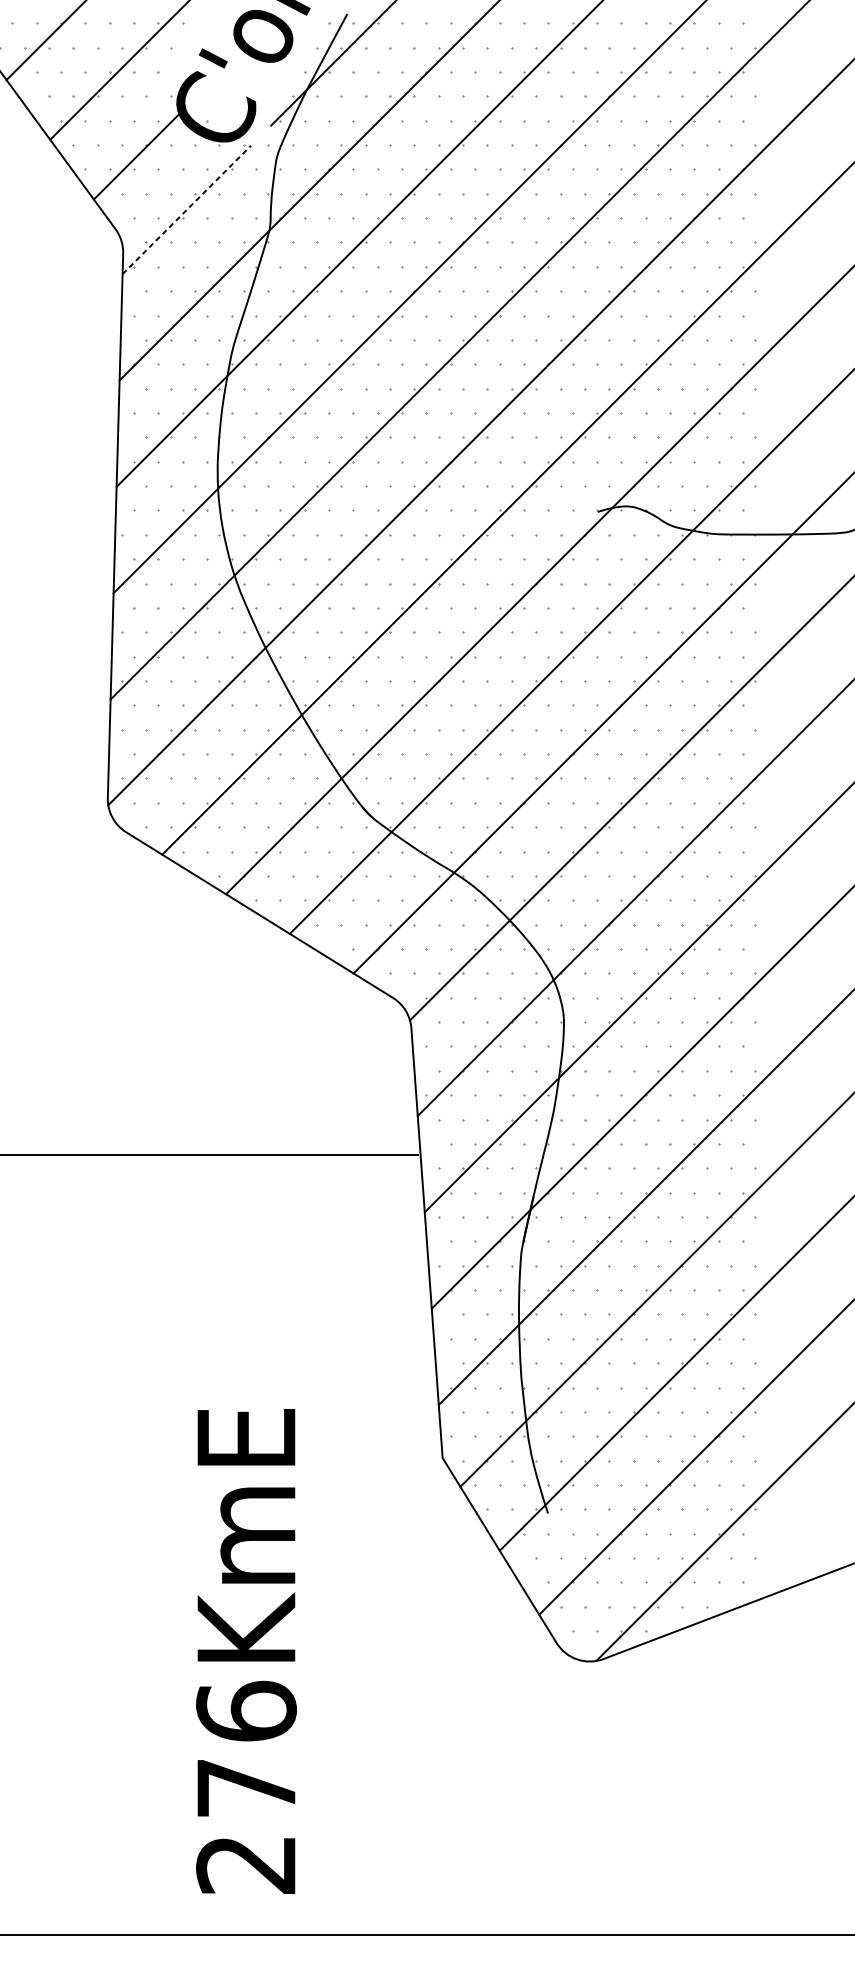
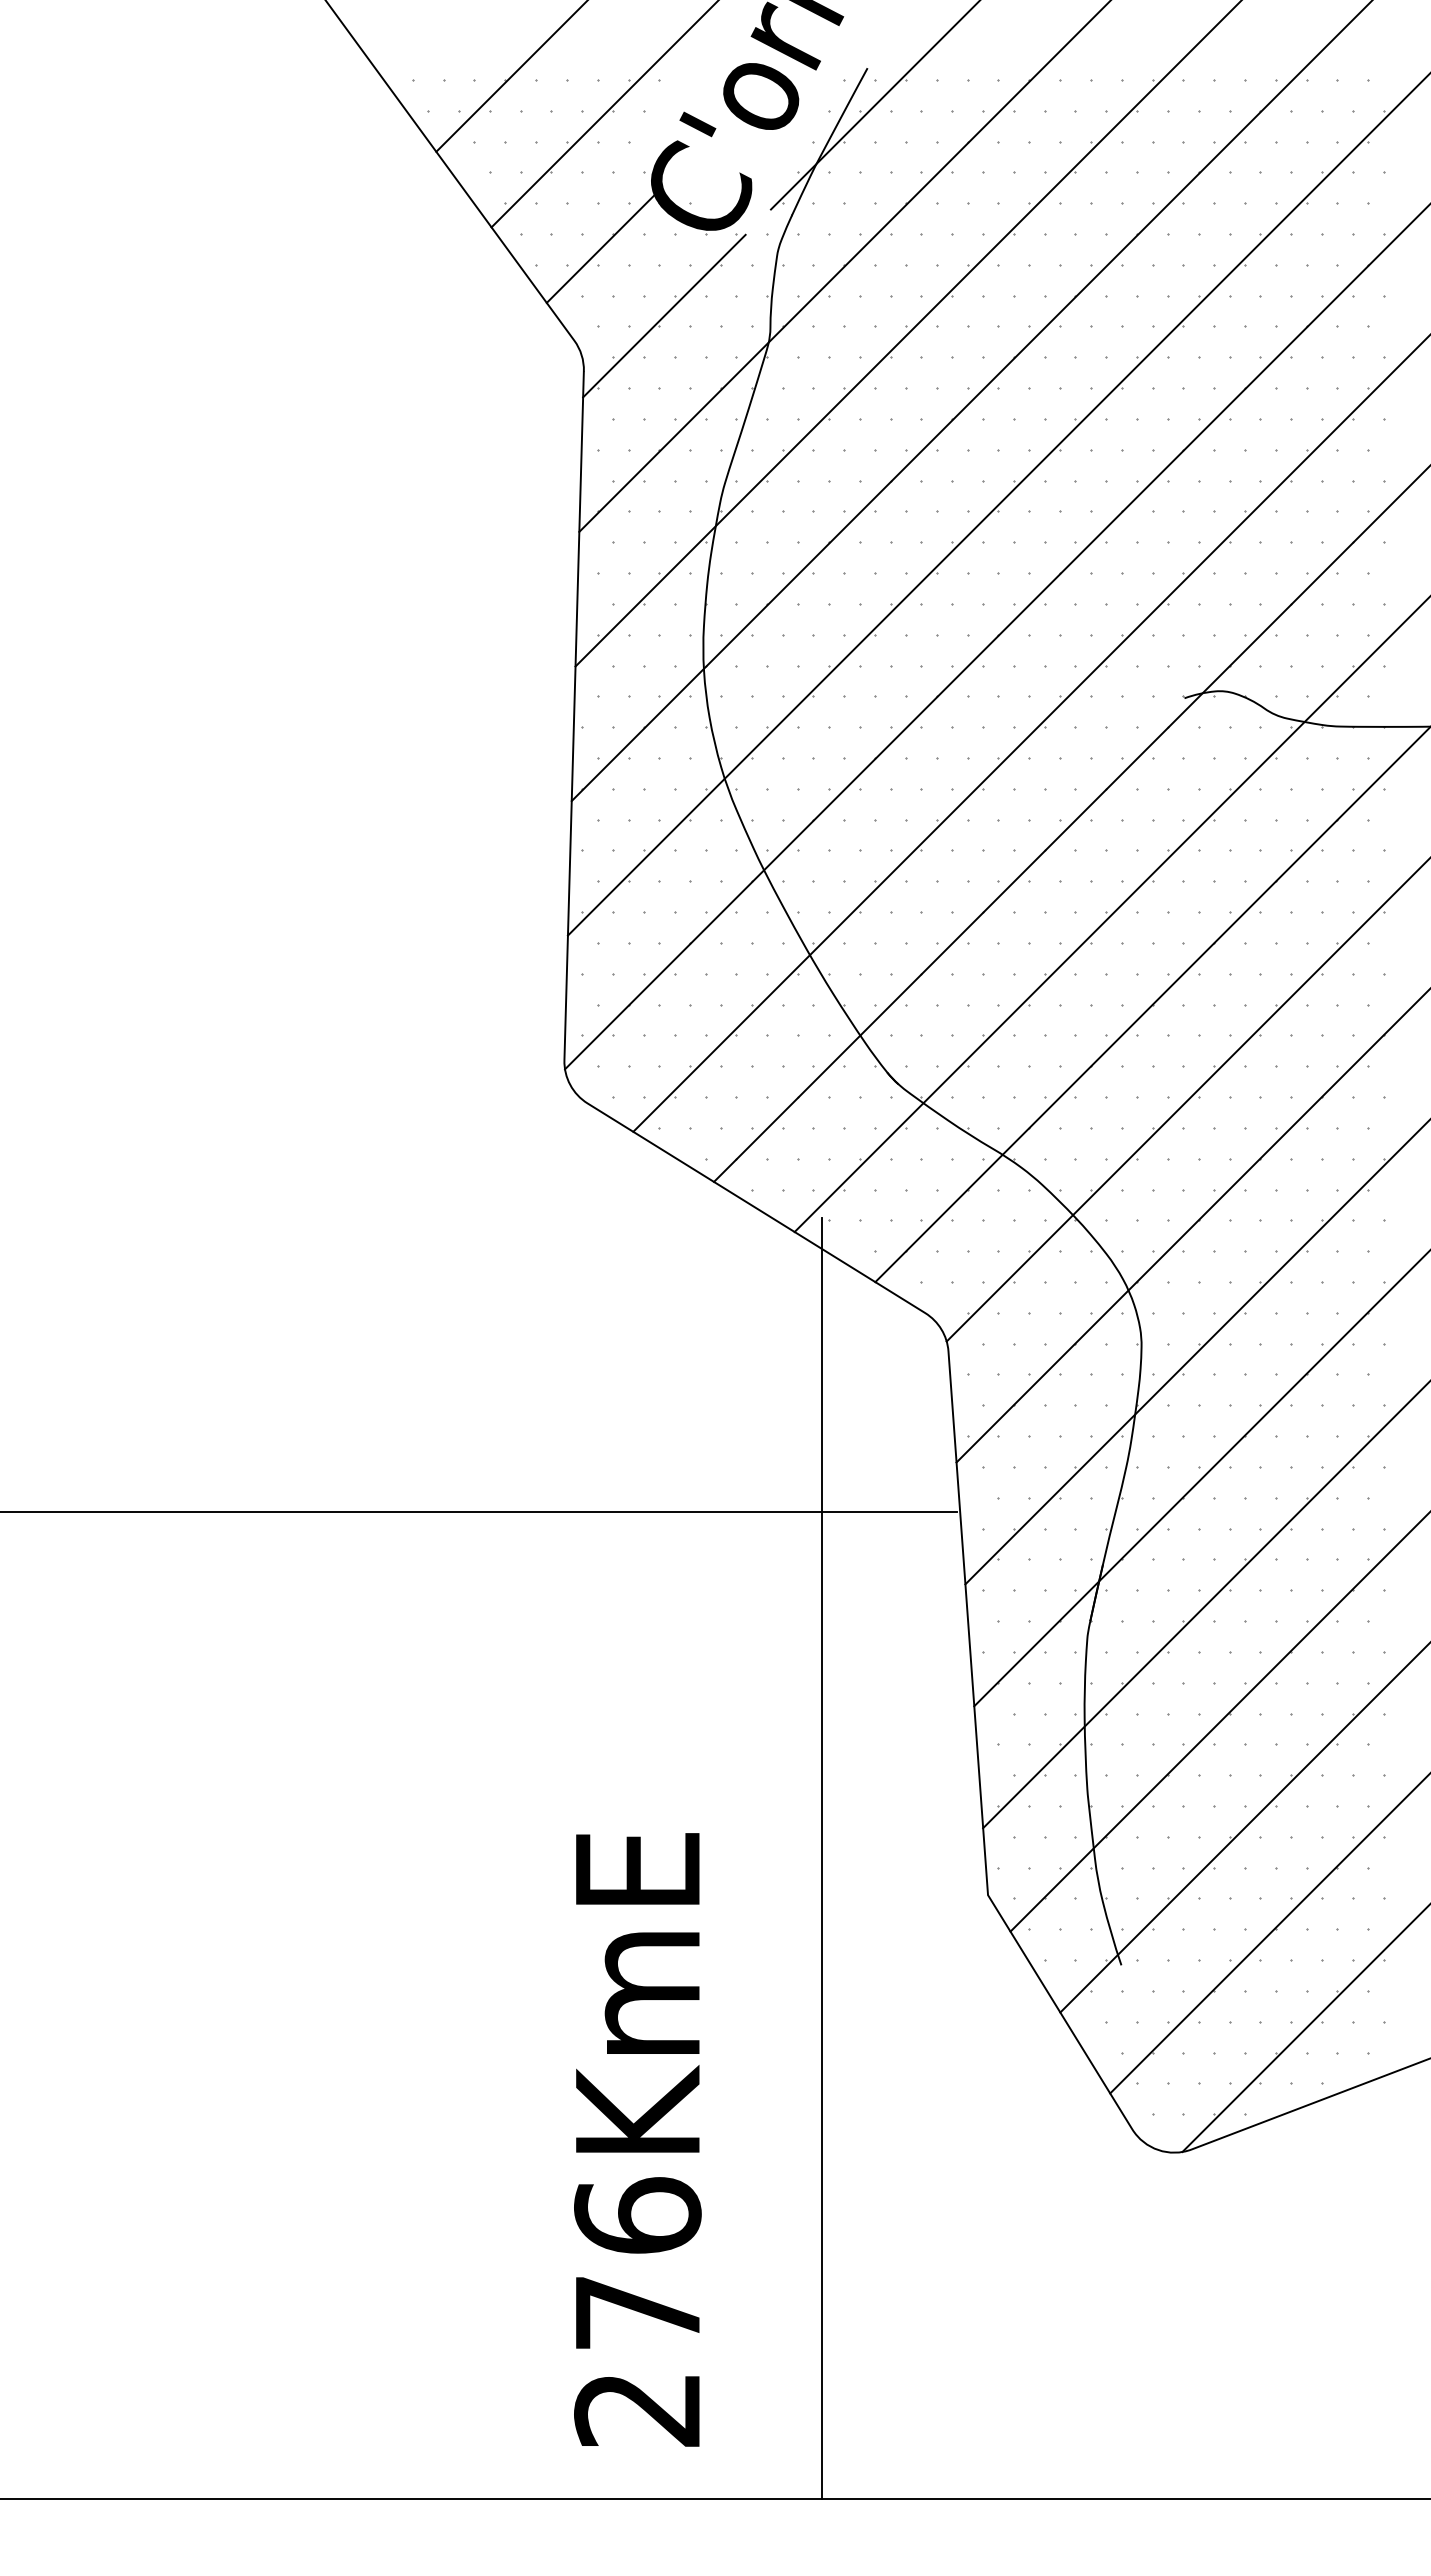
line: (186, 210) -> (664, 316), dashed -> solid
line: (311, 1429) -> (822, 1858), added
text: (246, 1651) -> (637, 2139), moved

